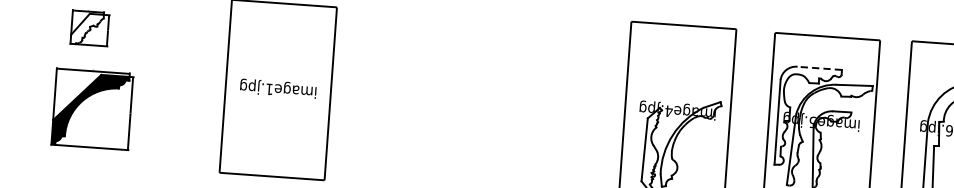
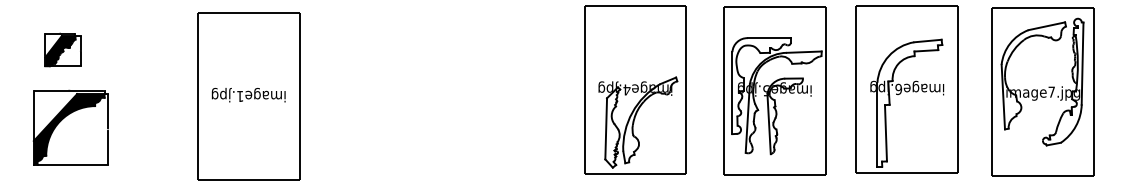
fill: (87, 29) -> (60, 51), added
line: (819, 68) -> (769, 38), dashed -> solid

